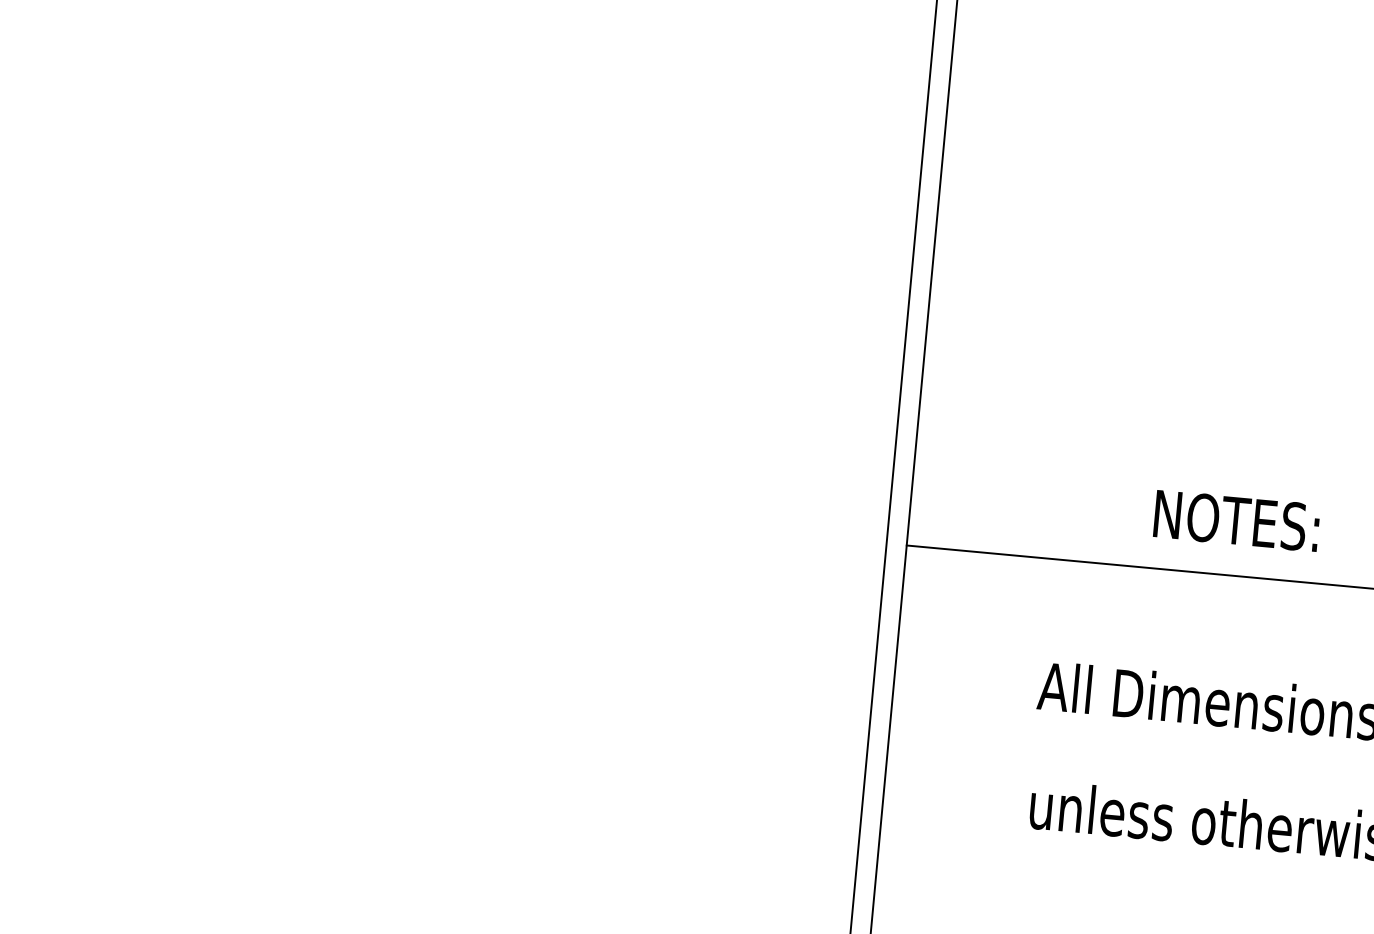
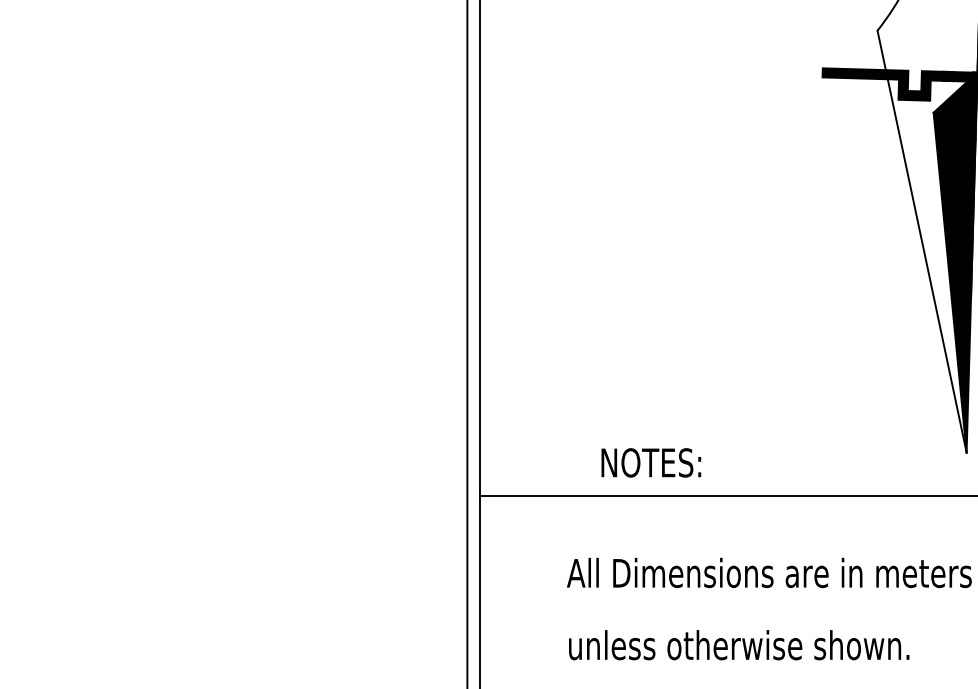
text: (1237, 520) -> (651, 462), moved

